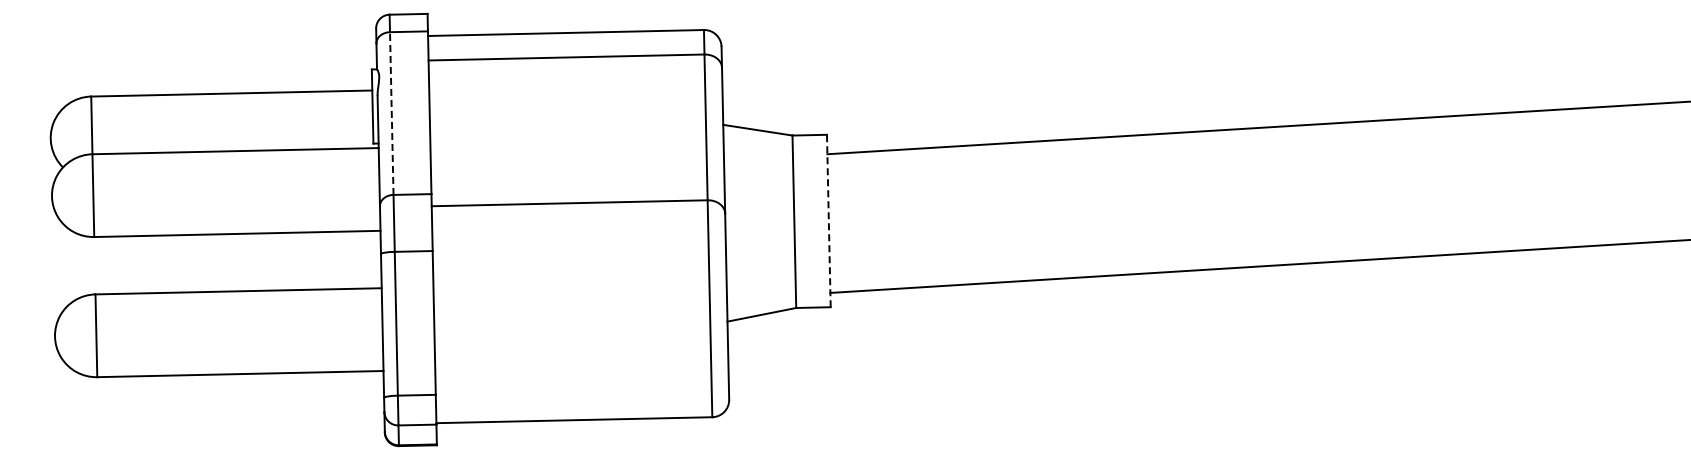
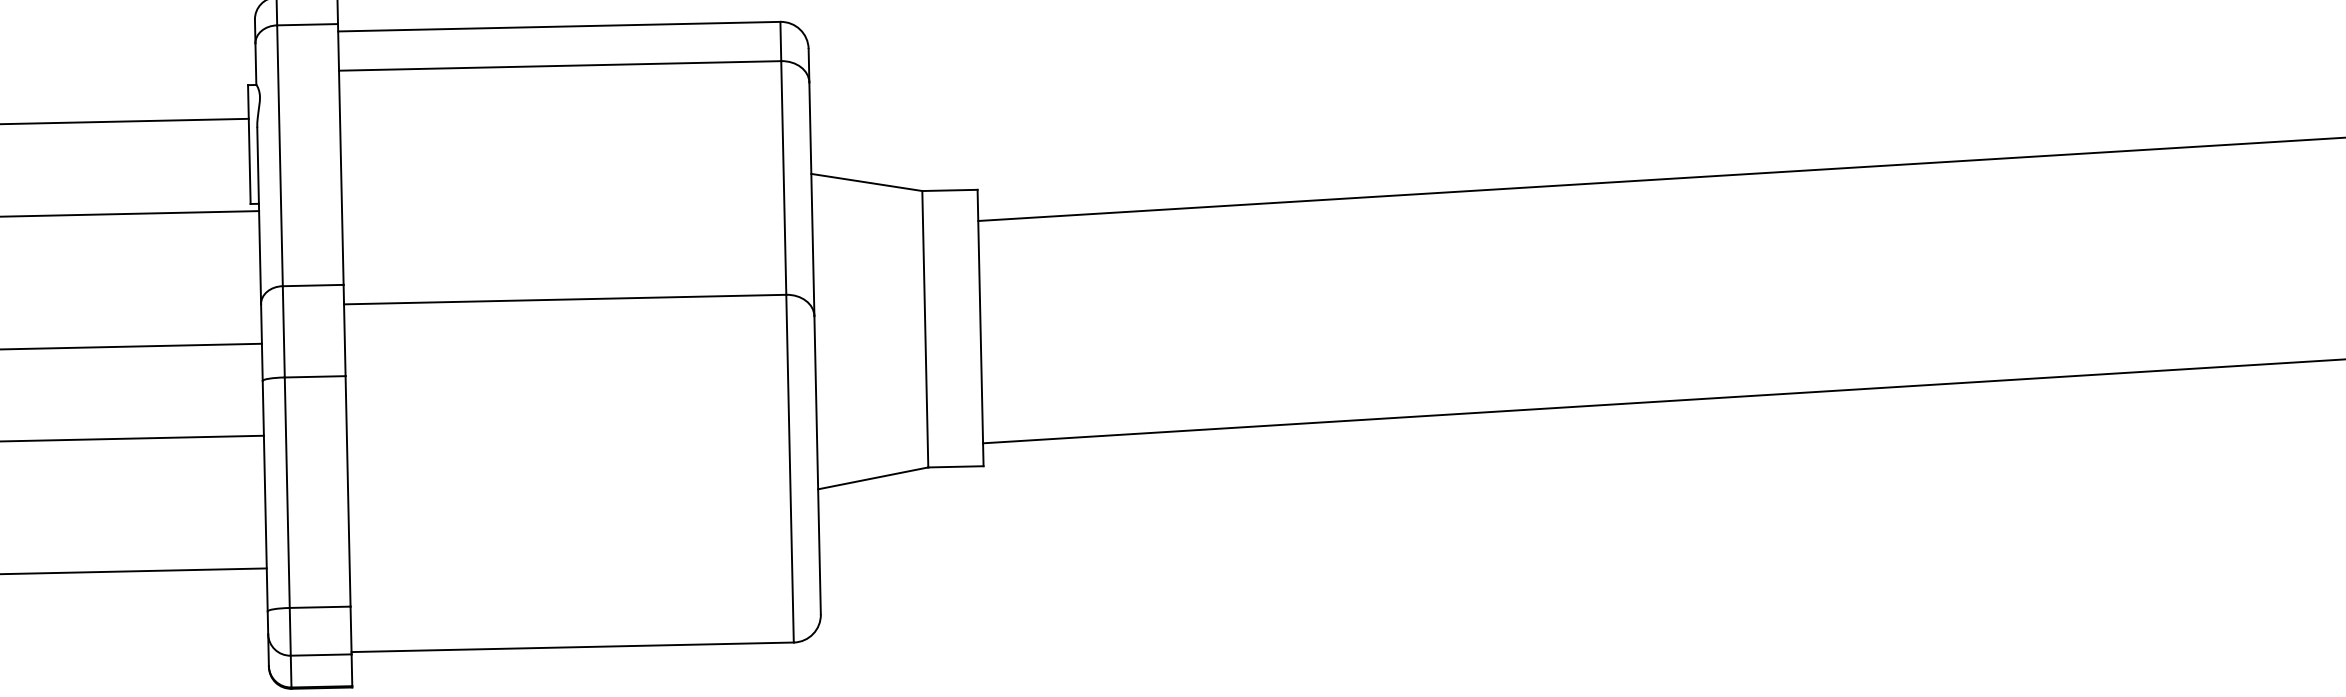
line: (391, 113) -> (279, 155), dashed -> solid
line: (828, 220) -> (980, 327), dashed -> solid

